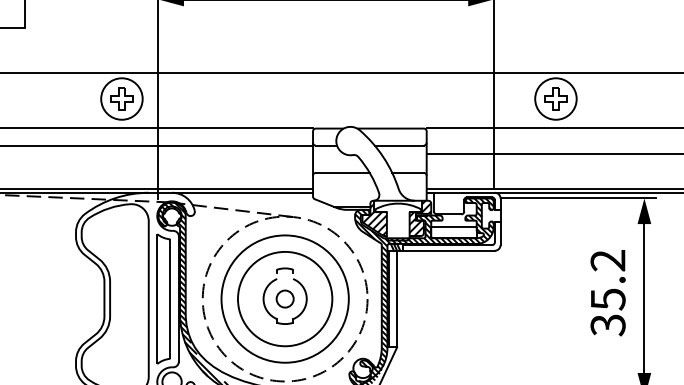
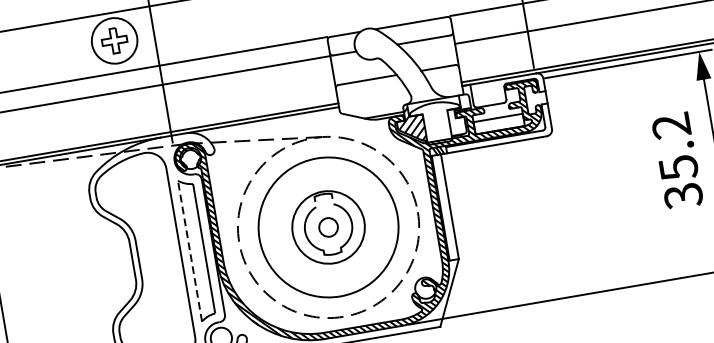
hatch: (420, 218) -> (460, 115), removed
circle: (285, 298) -> (328, 226), size x0.7
line: (157, 299) -> (190, 251), solid -> dashed

